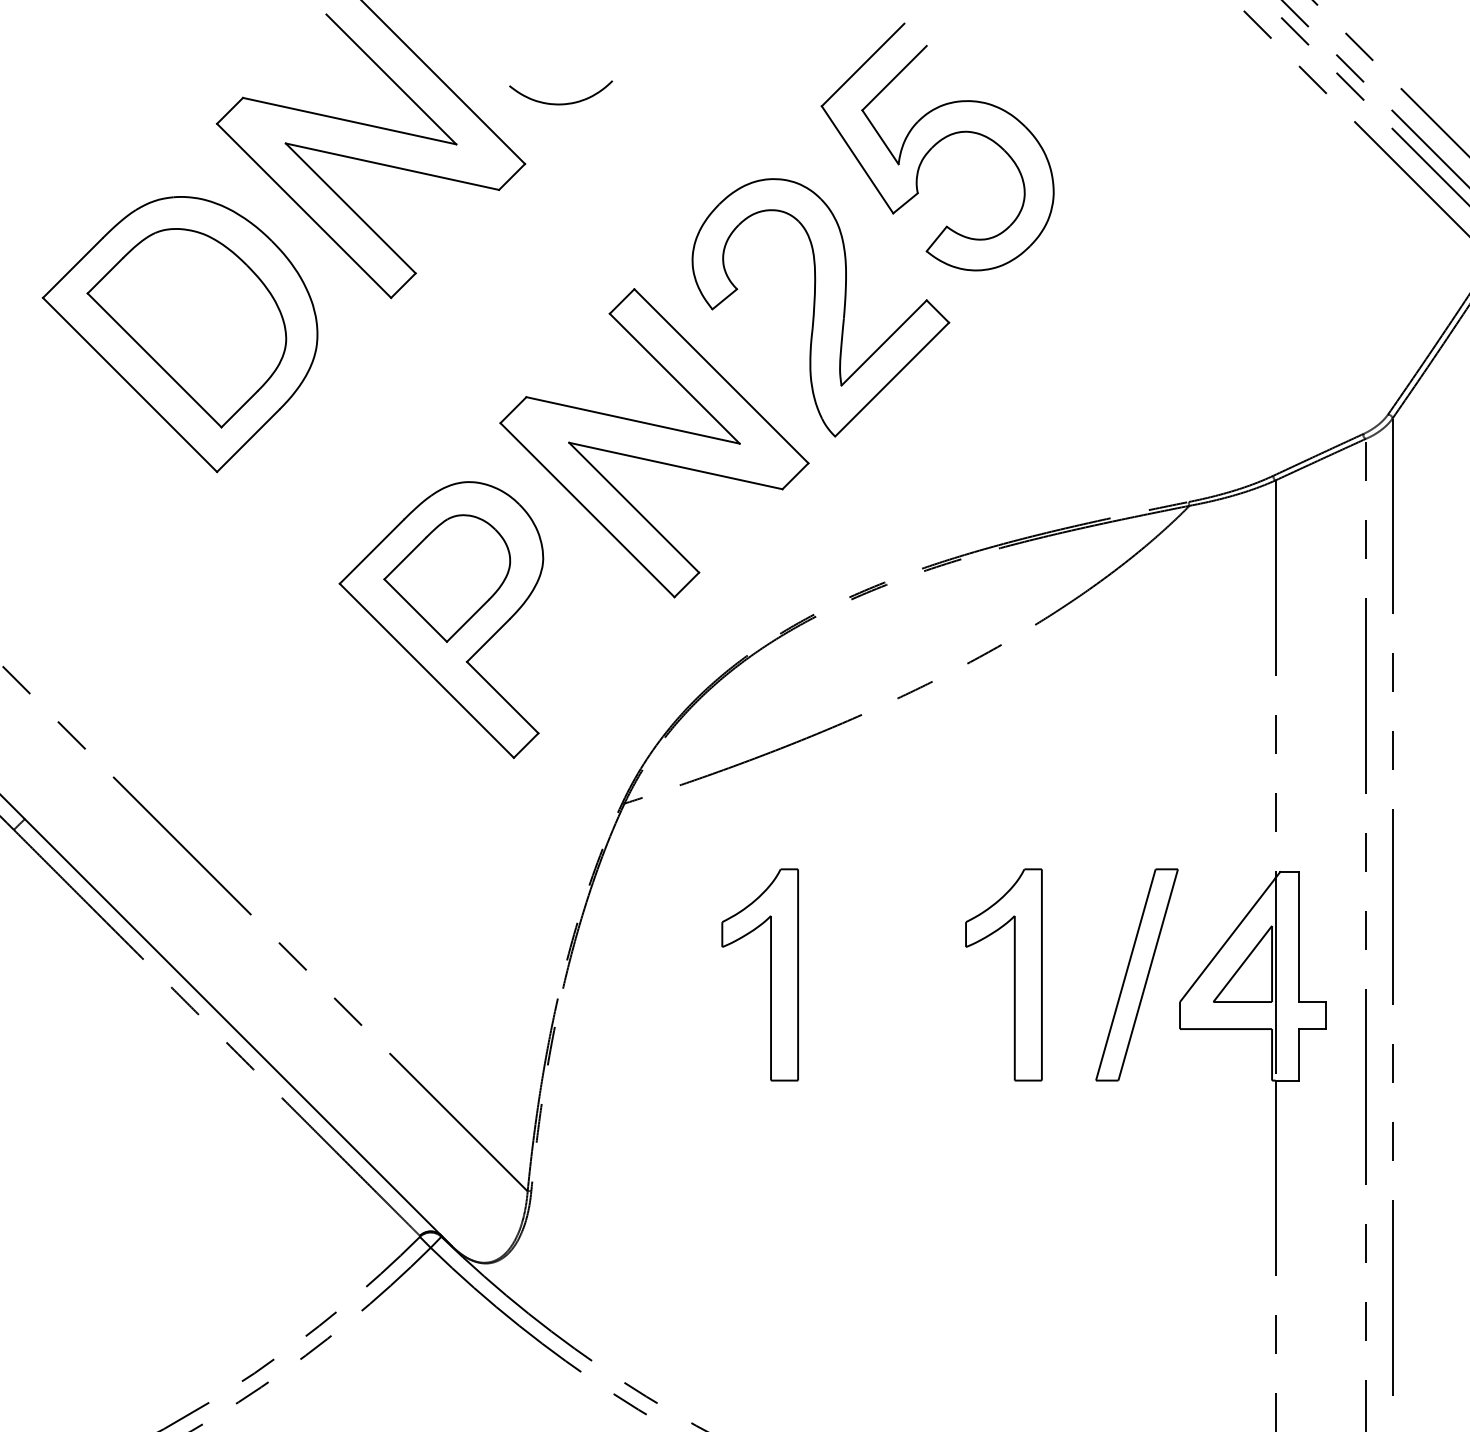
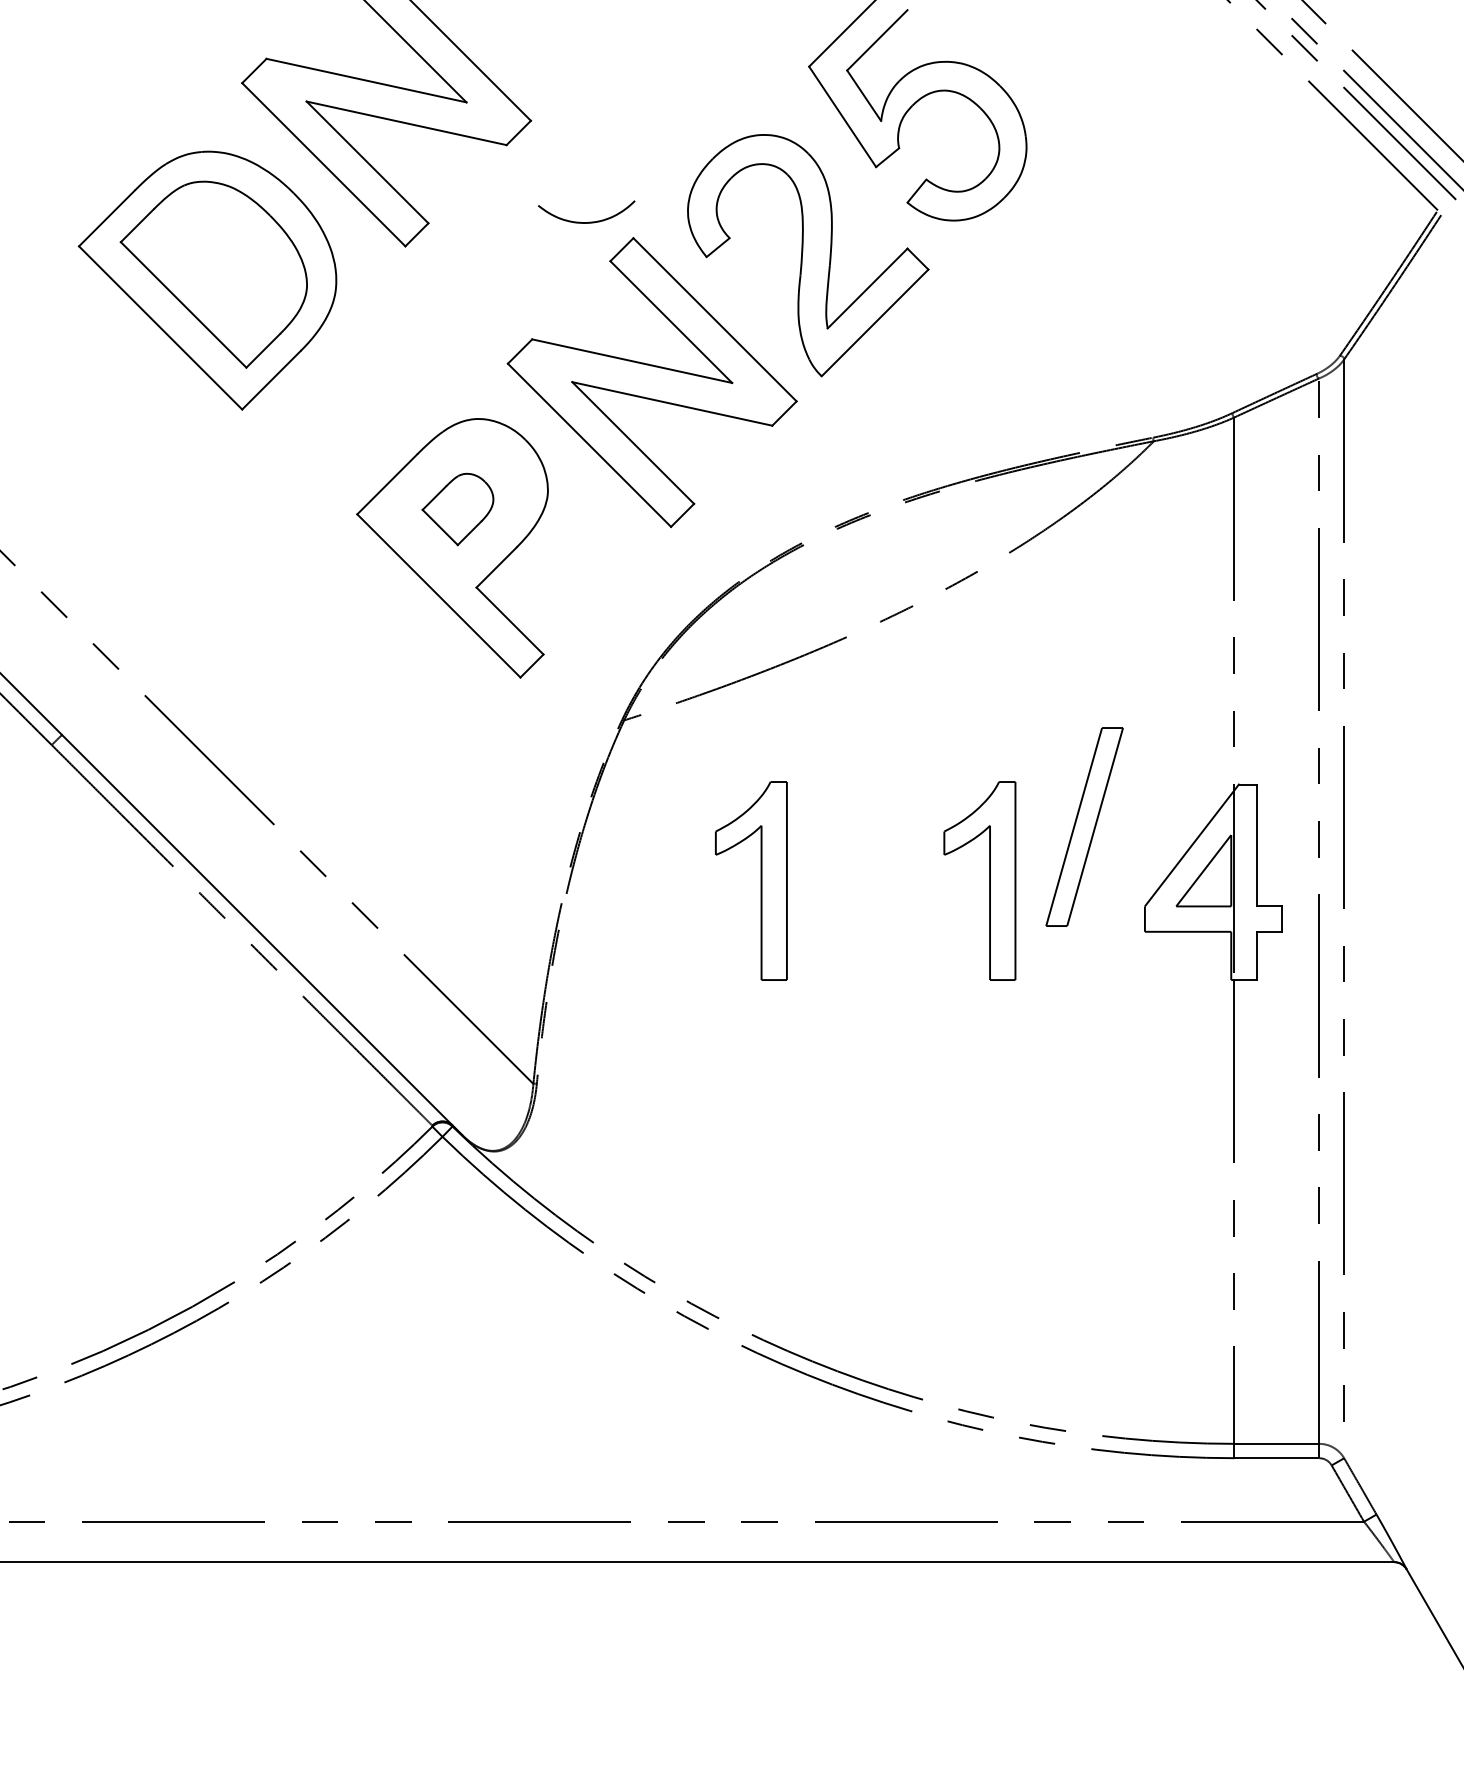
curve: (564, 102) -> (589, 221), moved
part: (446, 578) -> (457, 509), size x0.6
part: (1136, 974) -> (1084, 826), moved

